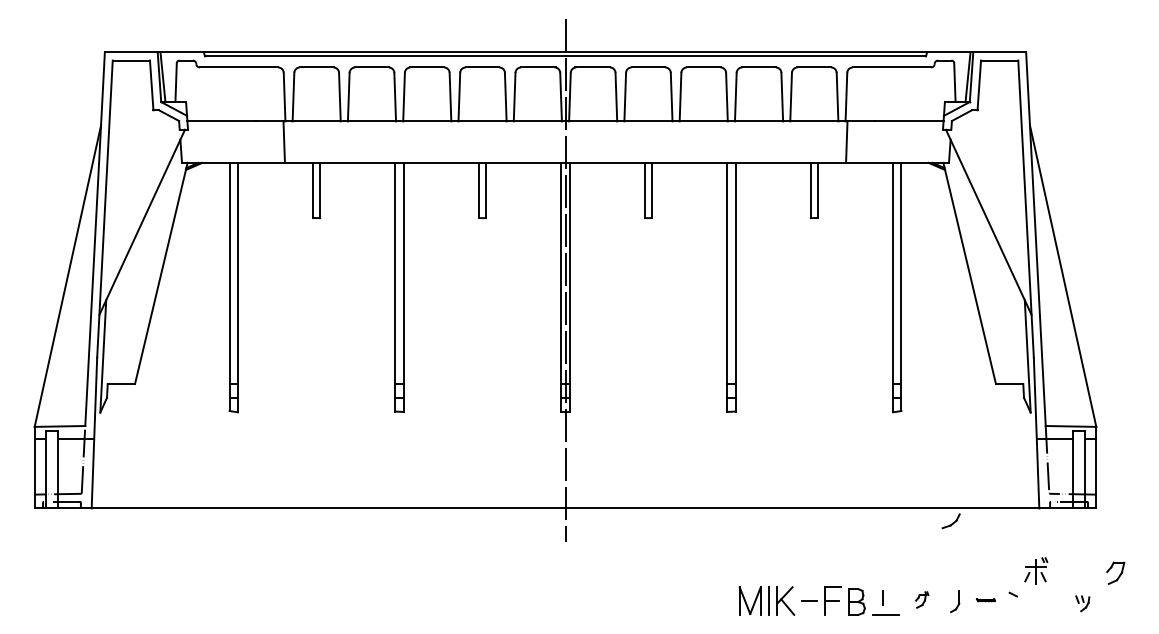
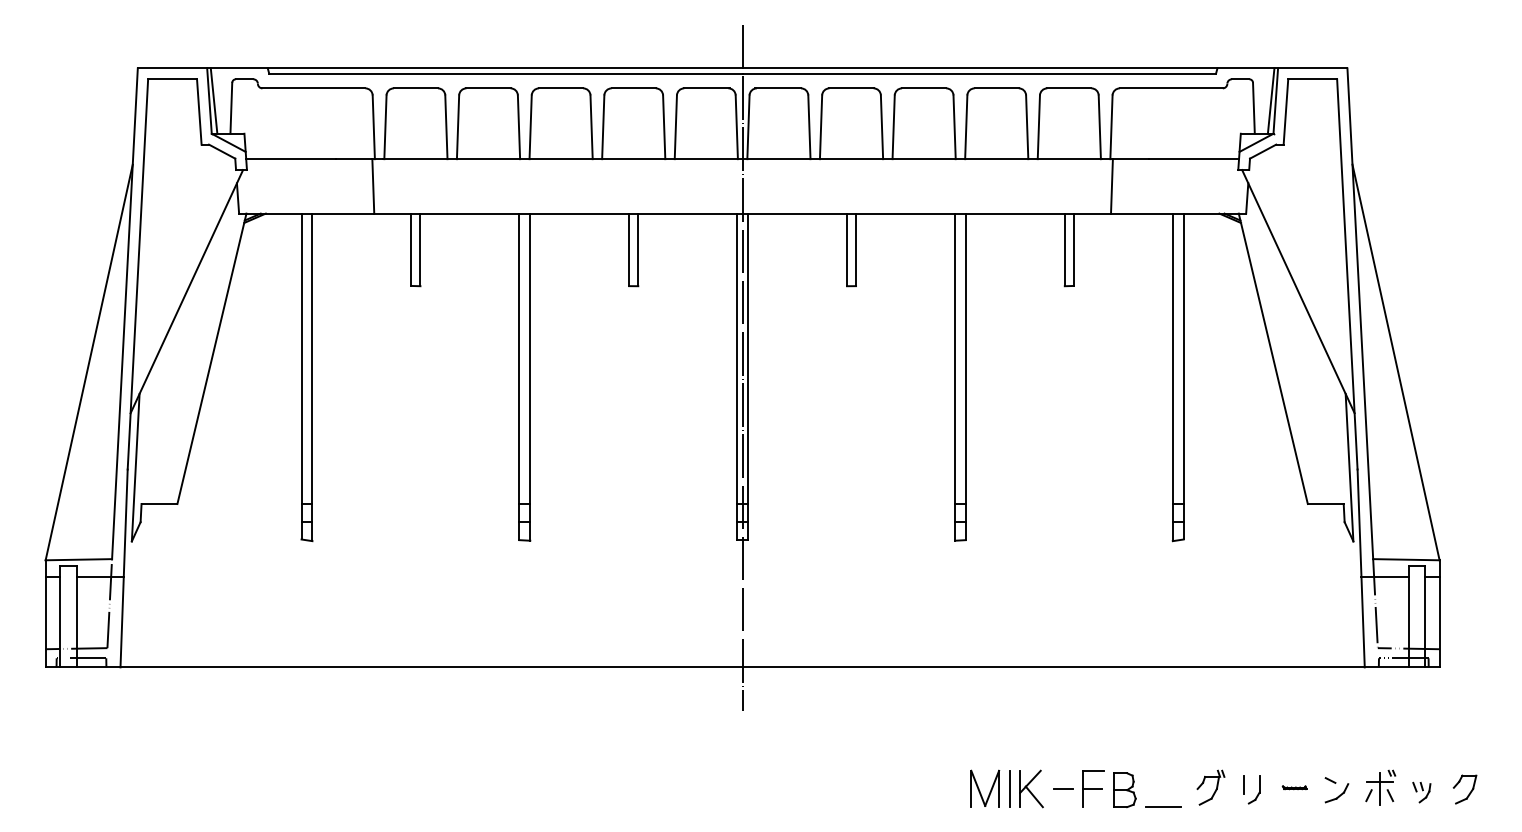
part: (950, 521) -> (1336, 793), moved
part: (1036, 570) -> (1380, 787), moved
part: (1115, 573) -> (1464, 789), moved
line: (882, 597) -> (1243, 784), moved
part: (921, 599) -> (1210, 787), size x1.67

